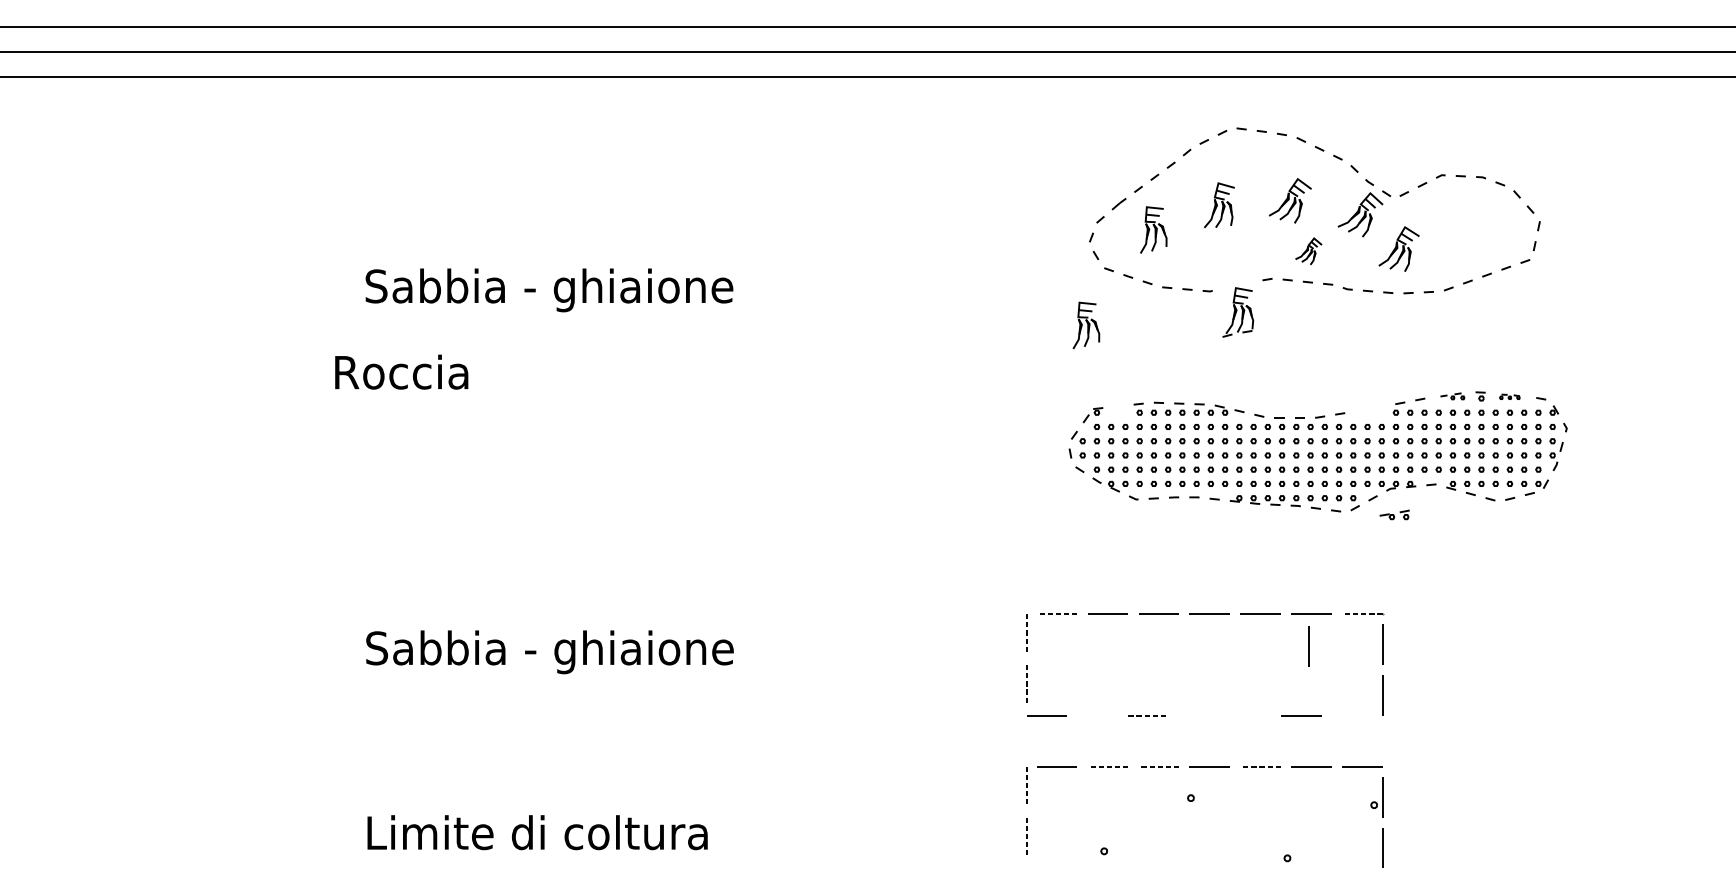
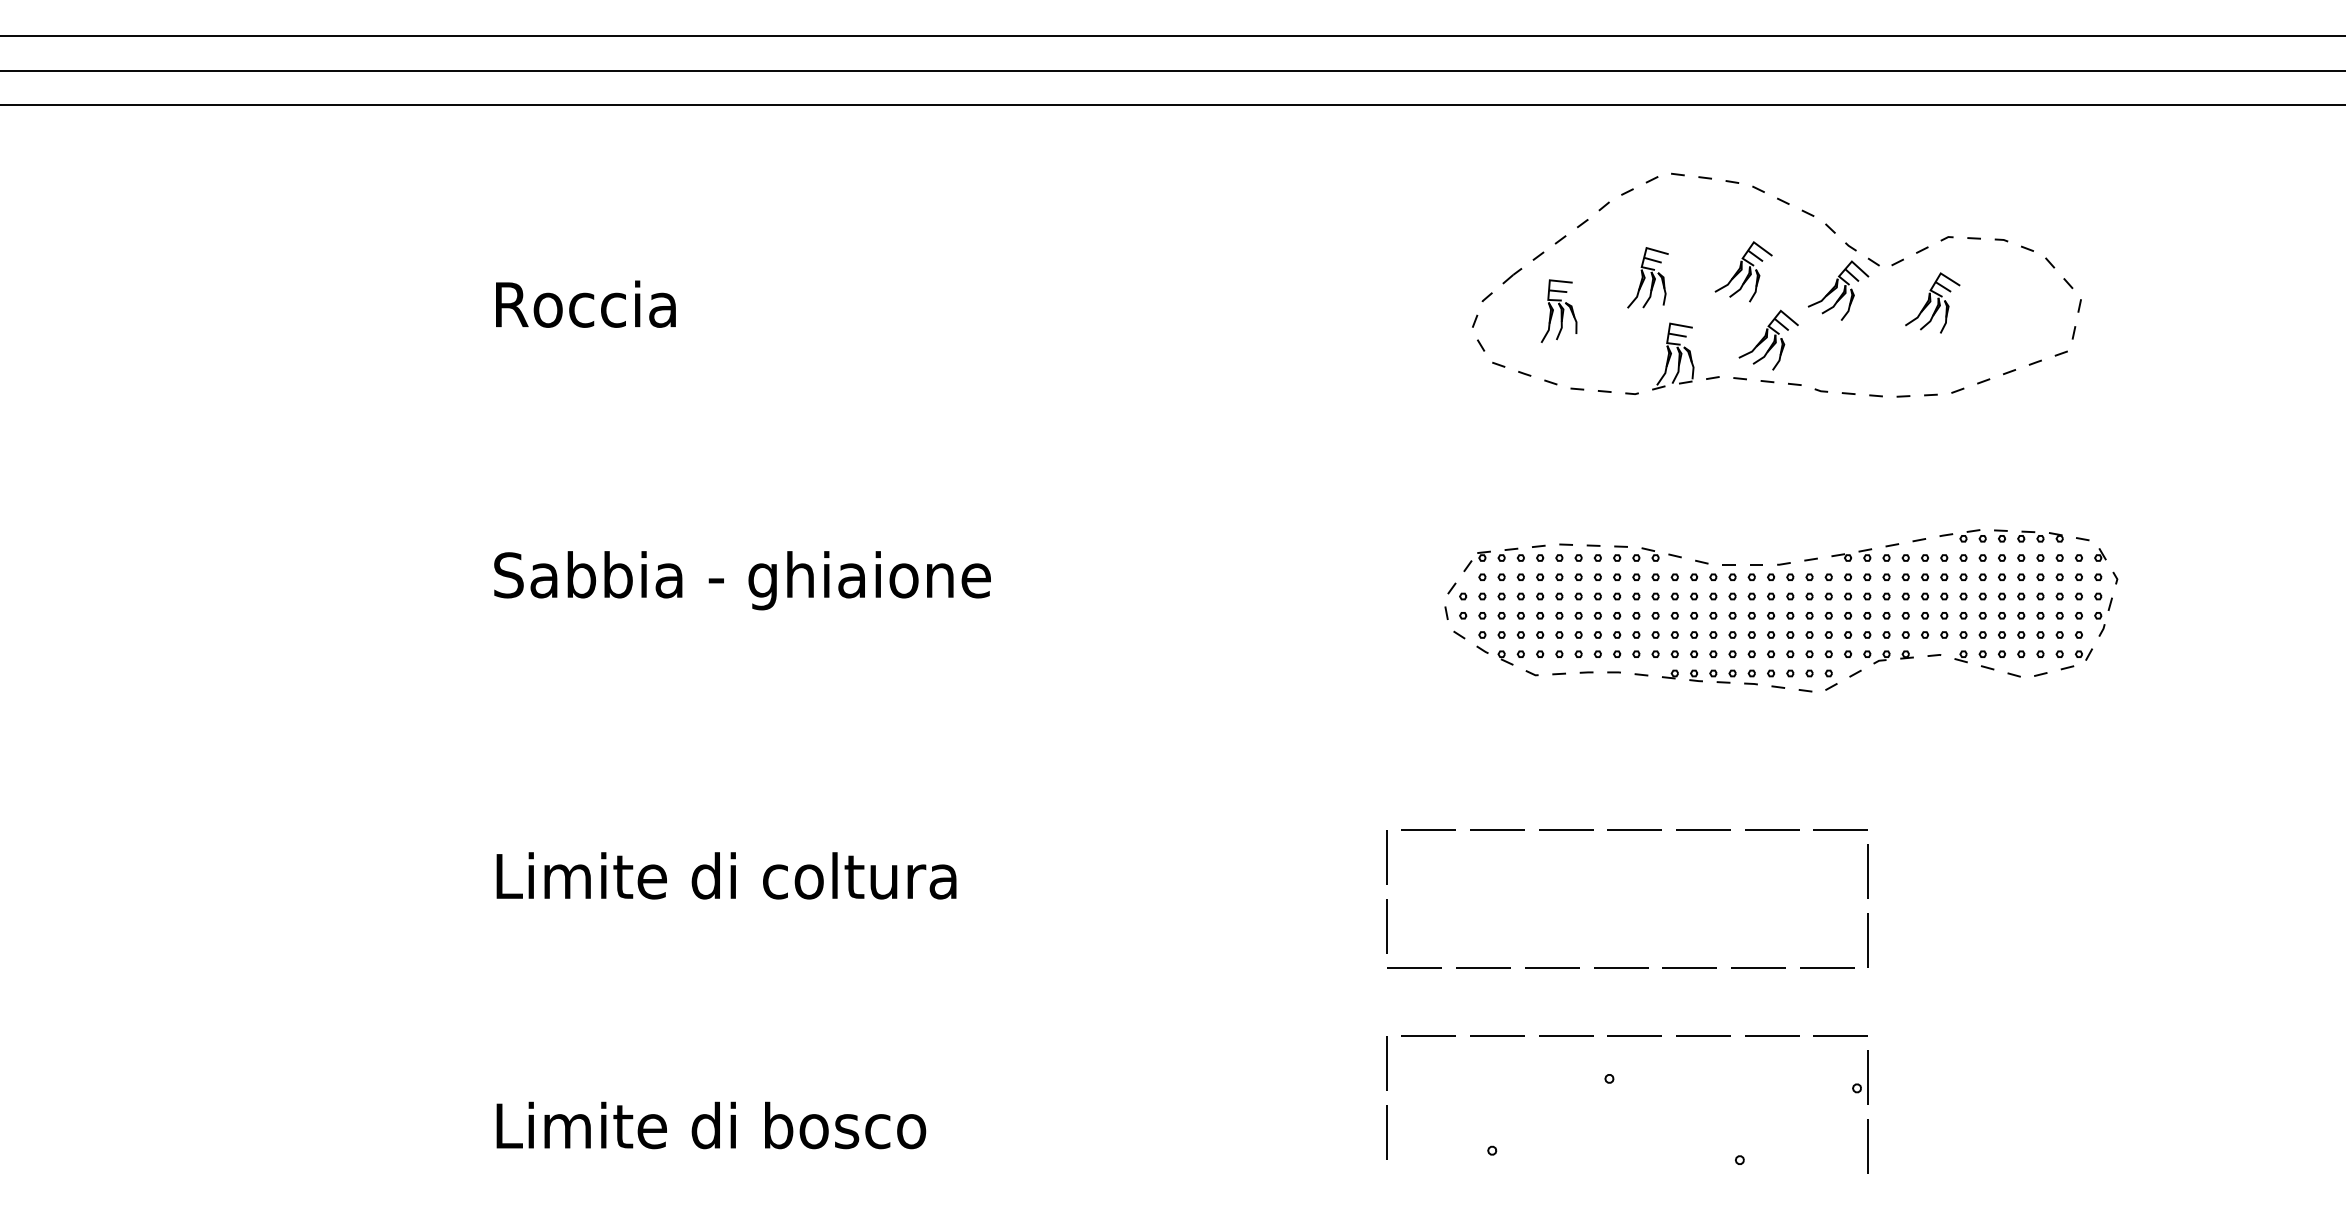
part: (1398, 248) -> (1932, 302), moved
part: (1308, 251) -> (1768, 339), size x1.67
text: (549, 290) -> (742, 580), moved
part: (1238, 312) -> (1673, 356), moved
part: (1085, 325) -> (1467, 439), removed
text: (401, 371) -> (585, 303), moved
part: (1452, 396) -> (1962, 535), size x1.43
part: (1509, 396) -> (2040, 536), size x1.67
part: (1117, 410) -> (1510, 554), added
part: (1394, 514) -> (1851, 554), moved
line: (1057, 614) -> (1428, 830), dashed -> solid
line: (1362, 614) -> (1841, 830), dashed -> solid
line: (1026, 634) -> (1387, 857), dashed -> solid
line: (1308, 646) -> (1768, 874), removed
text: (549, 652) -> (742, 881), Sabbia - ghiaione -> Limite di coltura
line: (1026, 685) -> (1387, 926), dashed -> solid
line: (1097, 715) -> (1483, 967), added
line: (1148, 715) -> (1552, 967), dashed -> solid
line: (1199, 715) -> (1621, 967), added
line: (1250, 715) -> (1689, 967), added
line: (1352, 715) -> (1827, 967), added
line: (1107, 766) -> (1496, 1036), dashed -> solid
line: (1158, 766) -> (1565, 1036), dashed -> solid
line: (1260, 766) -> (1703, 1036), dashed -> solid
line: (1026, 786) -> (1387, 1063), dashed -> solid
text: (636, 832) -> (859, 1125), Limite di coltura -> Limite di bosco
line: (1026, 838) -> (1387, 1133), dashed -> solid

